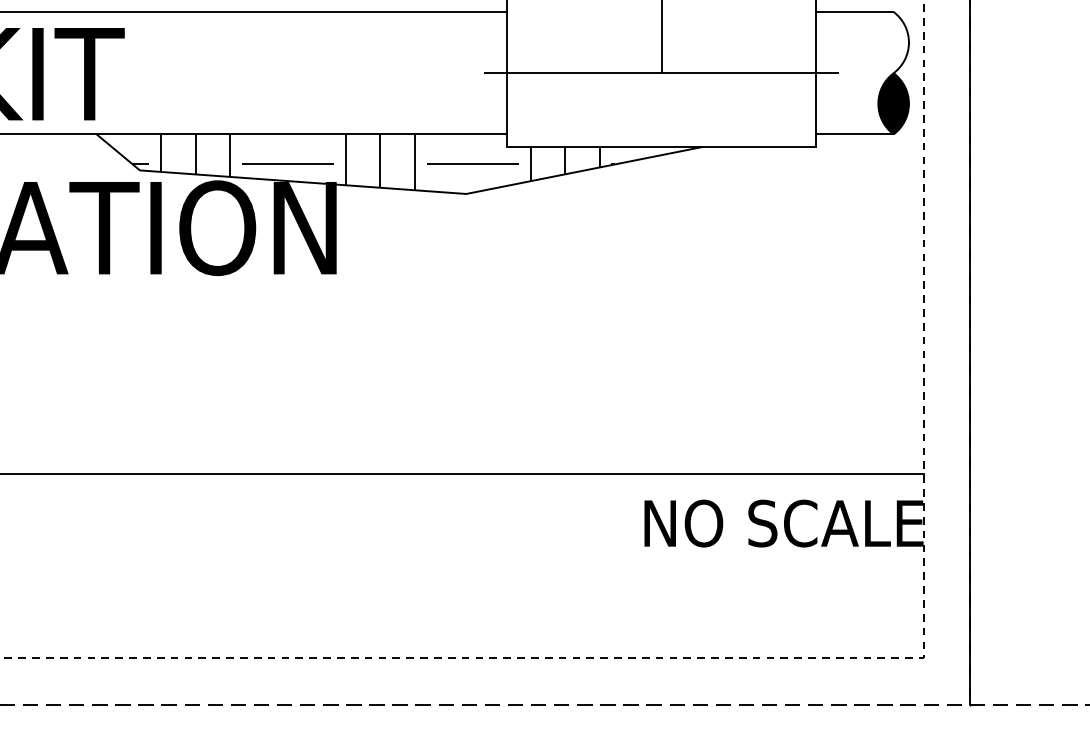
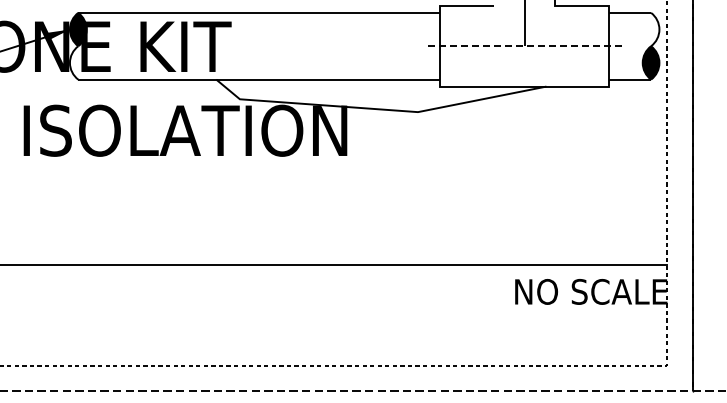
line: (661, 73) -> (524, 46), solid -> dashed
hatch: (373, 161) -> (367, 94), removed

